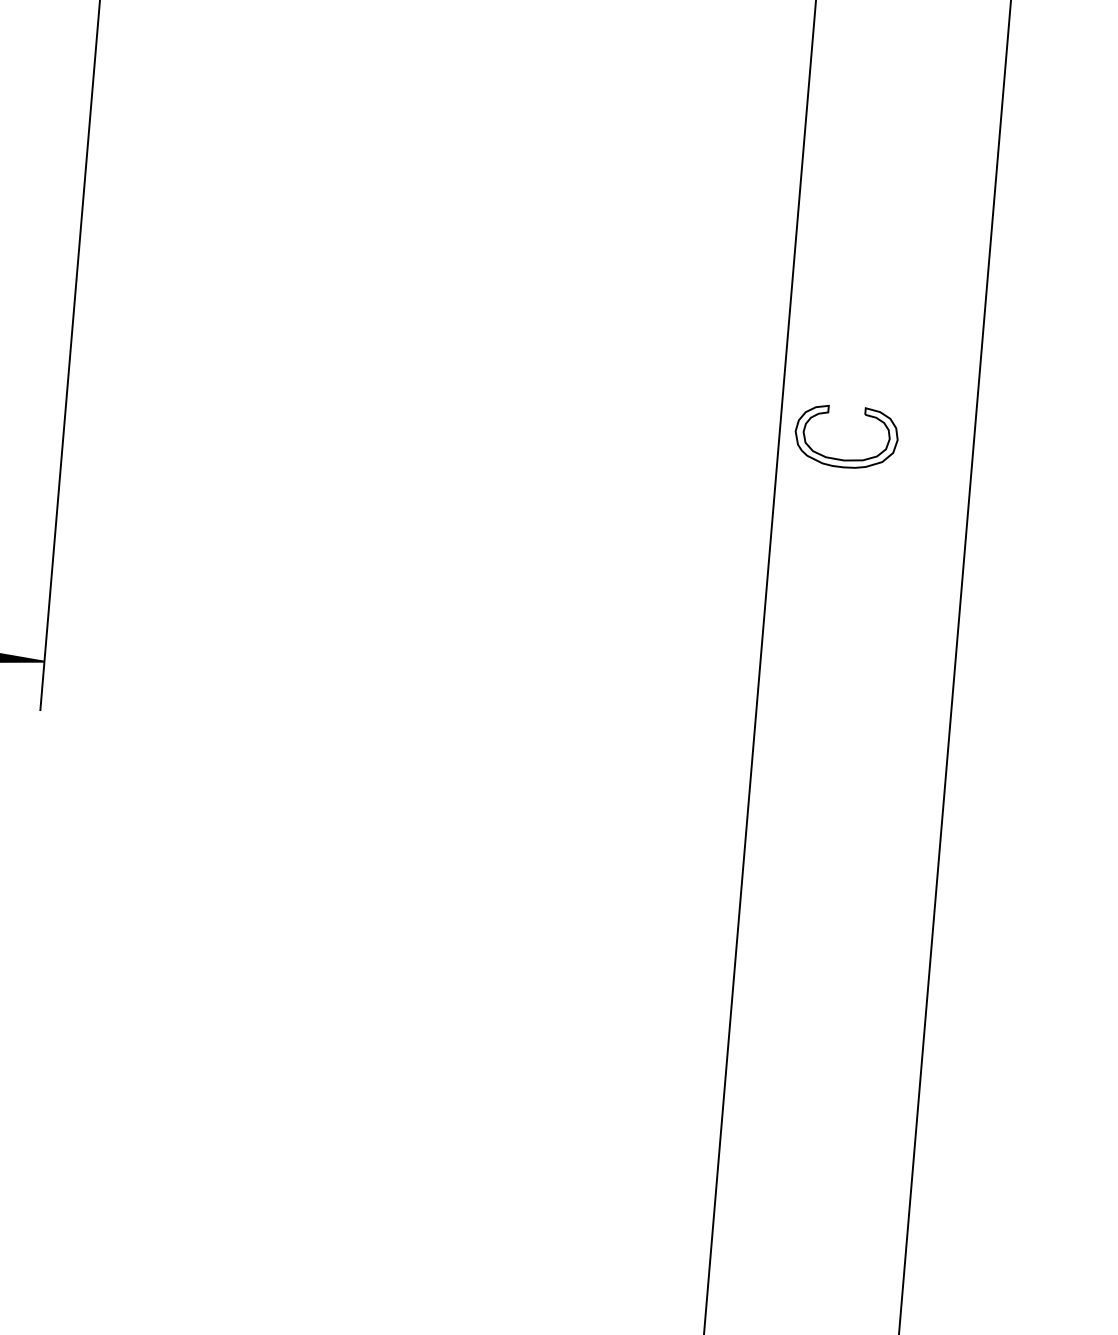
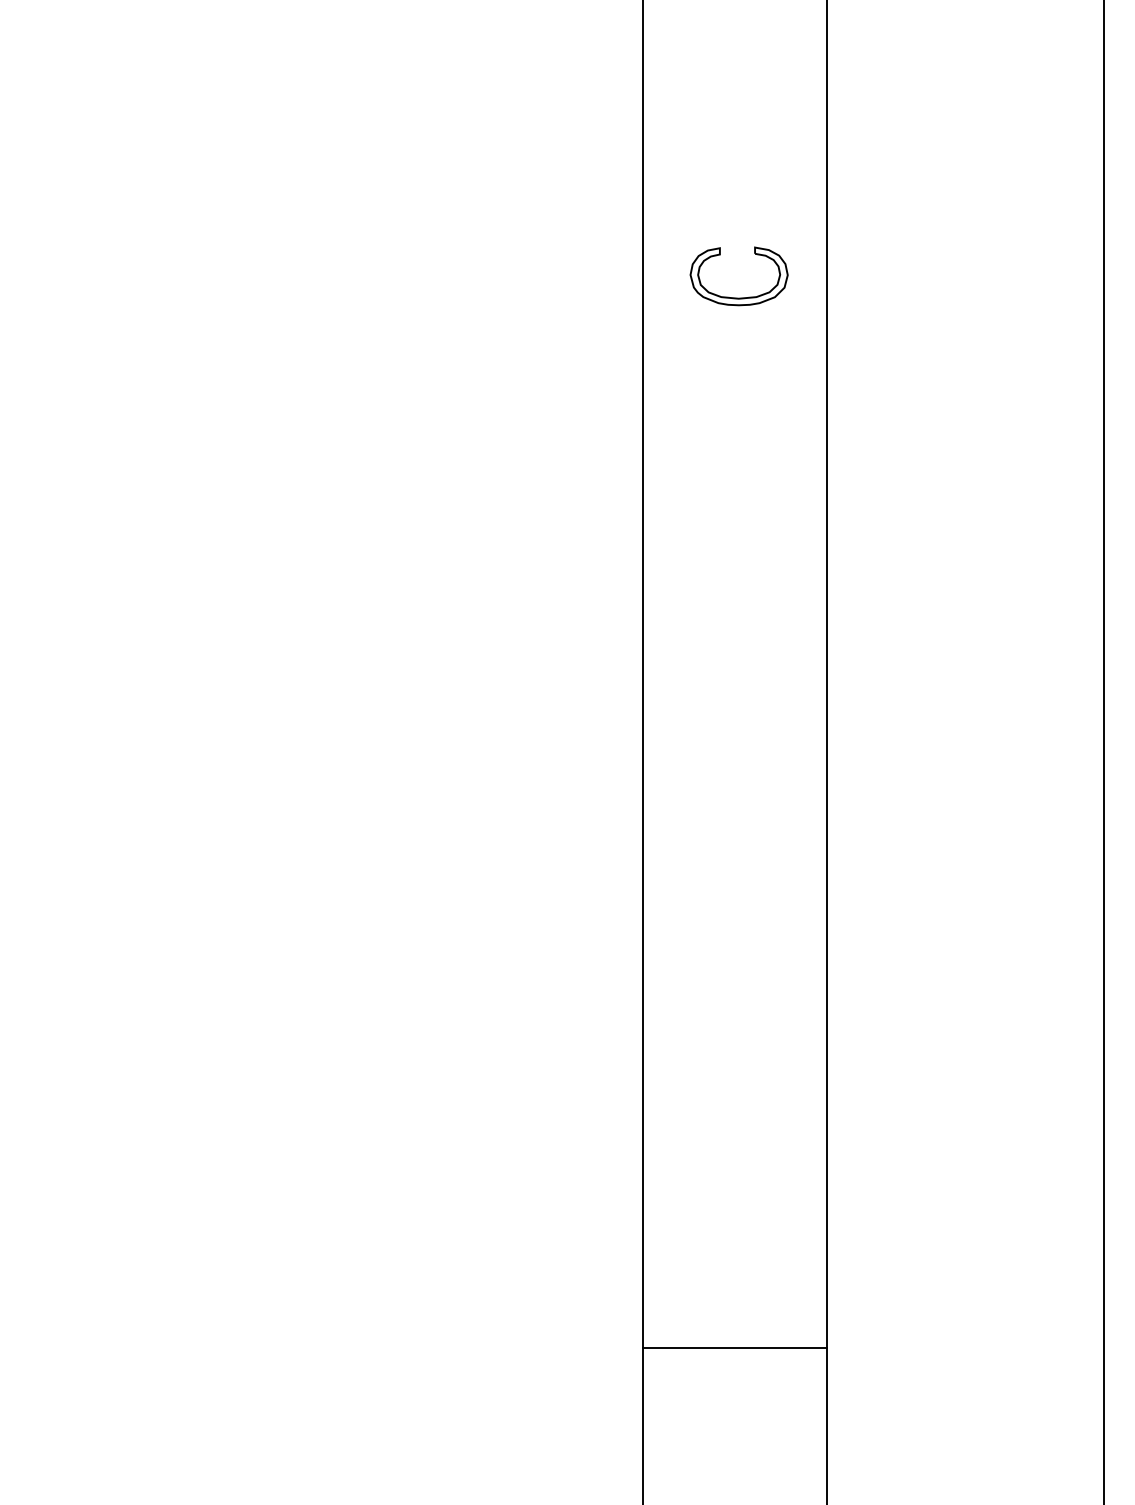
part: (843, 459) -> (738, 297), moved

